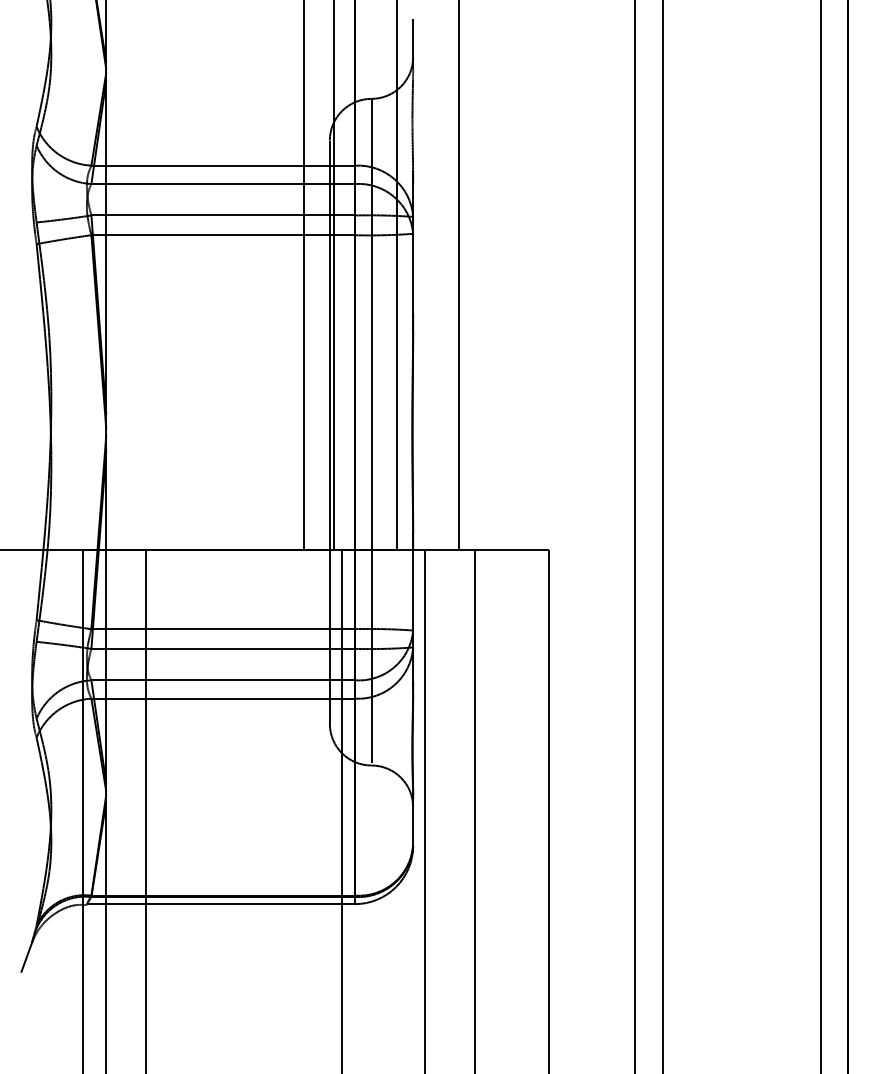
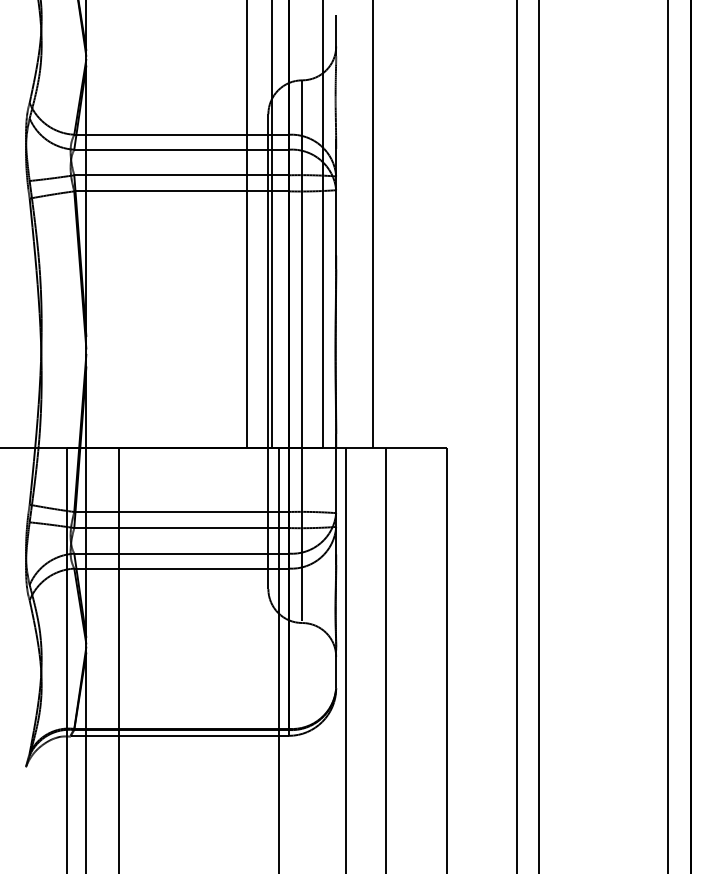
line: (26, 956) -> (21, 778), removed

